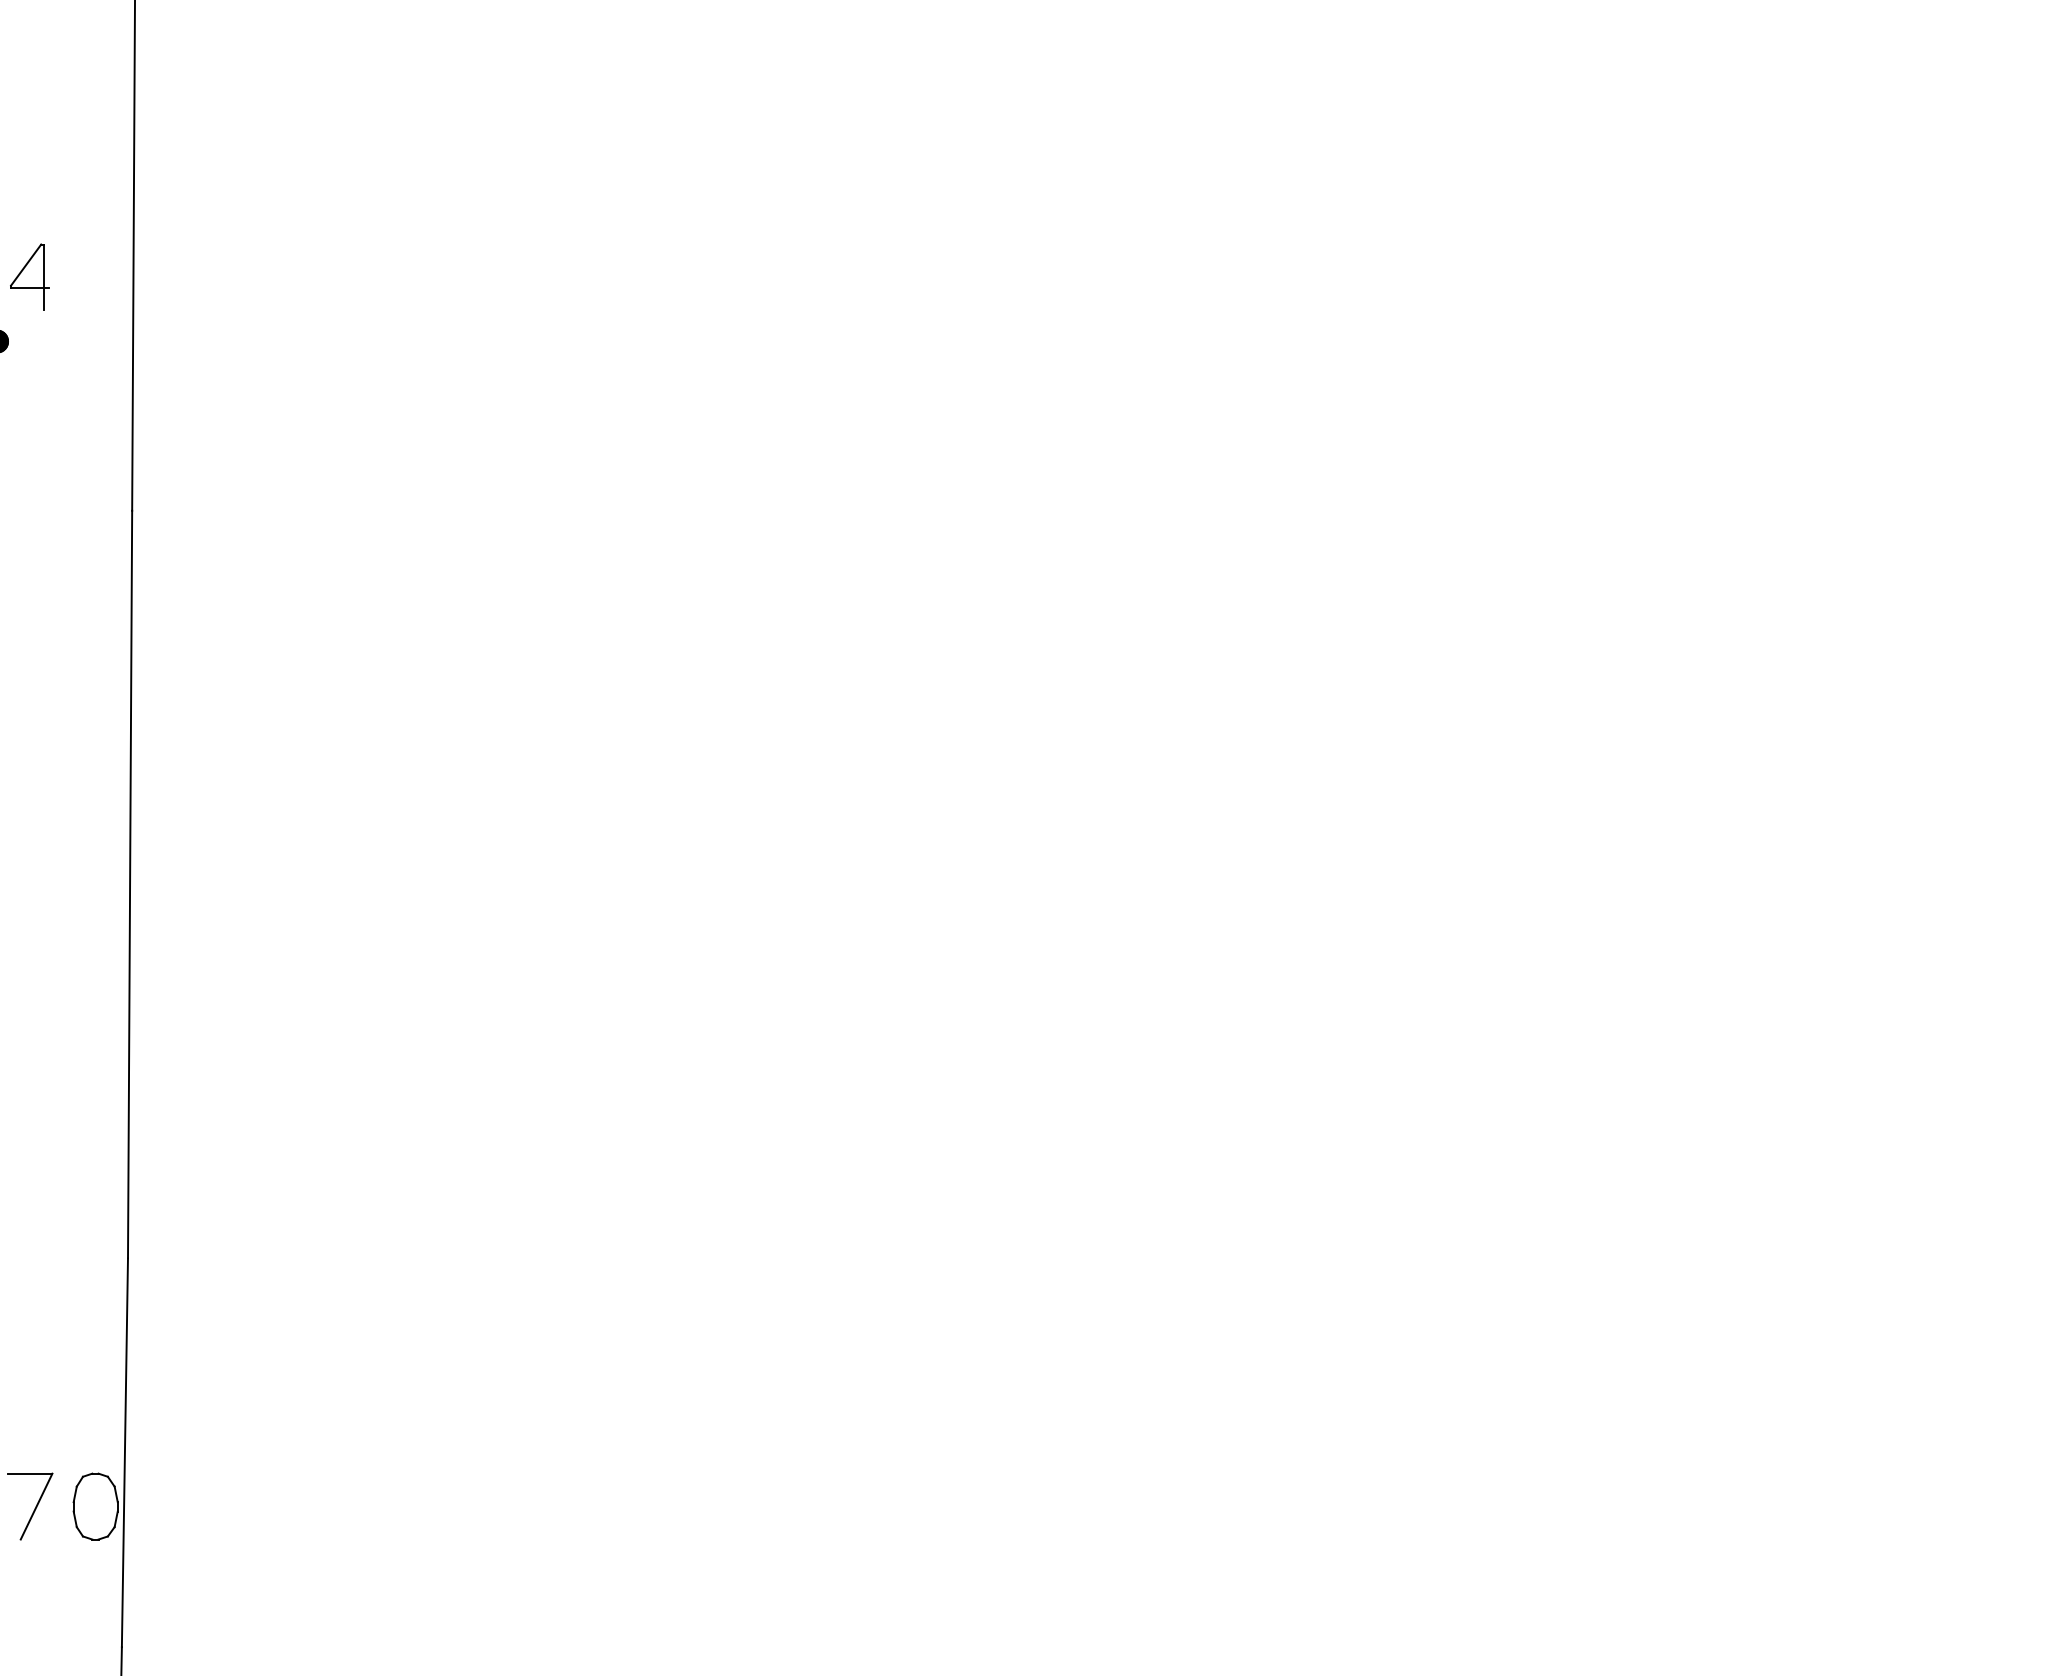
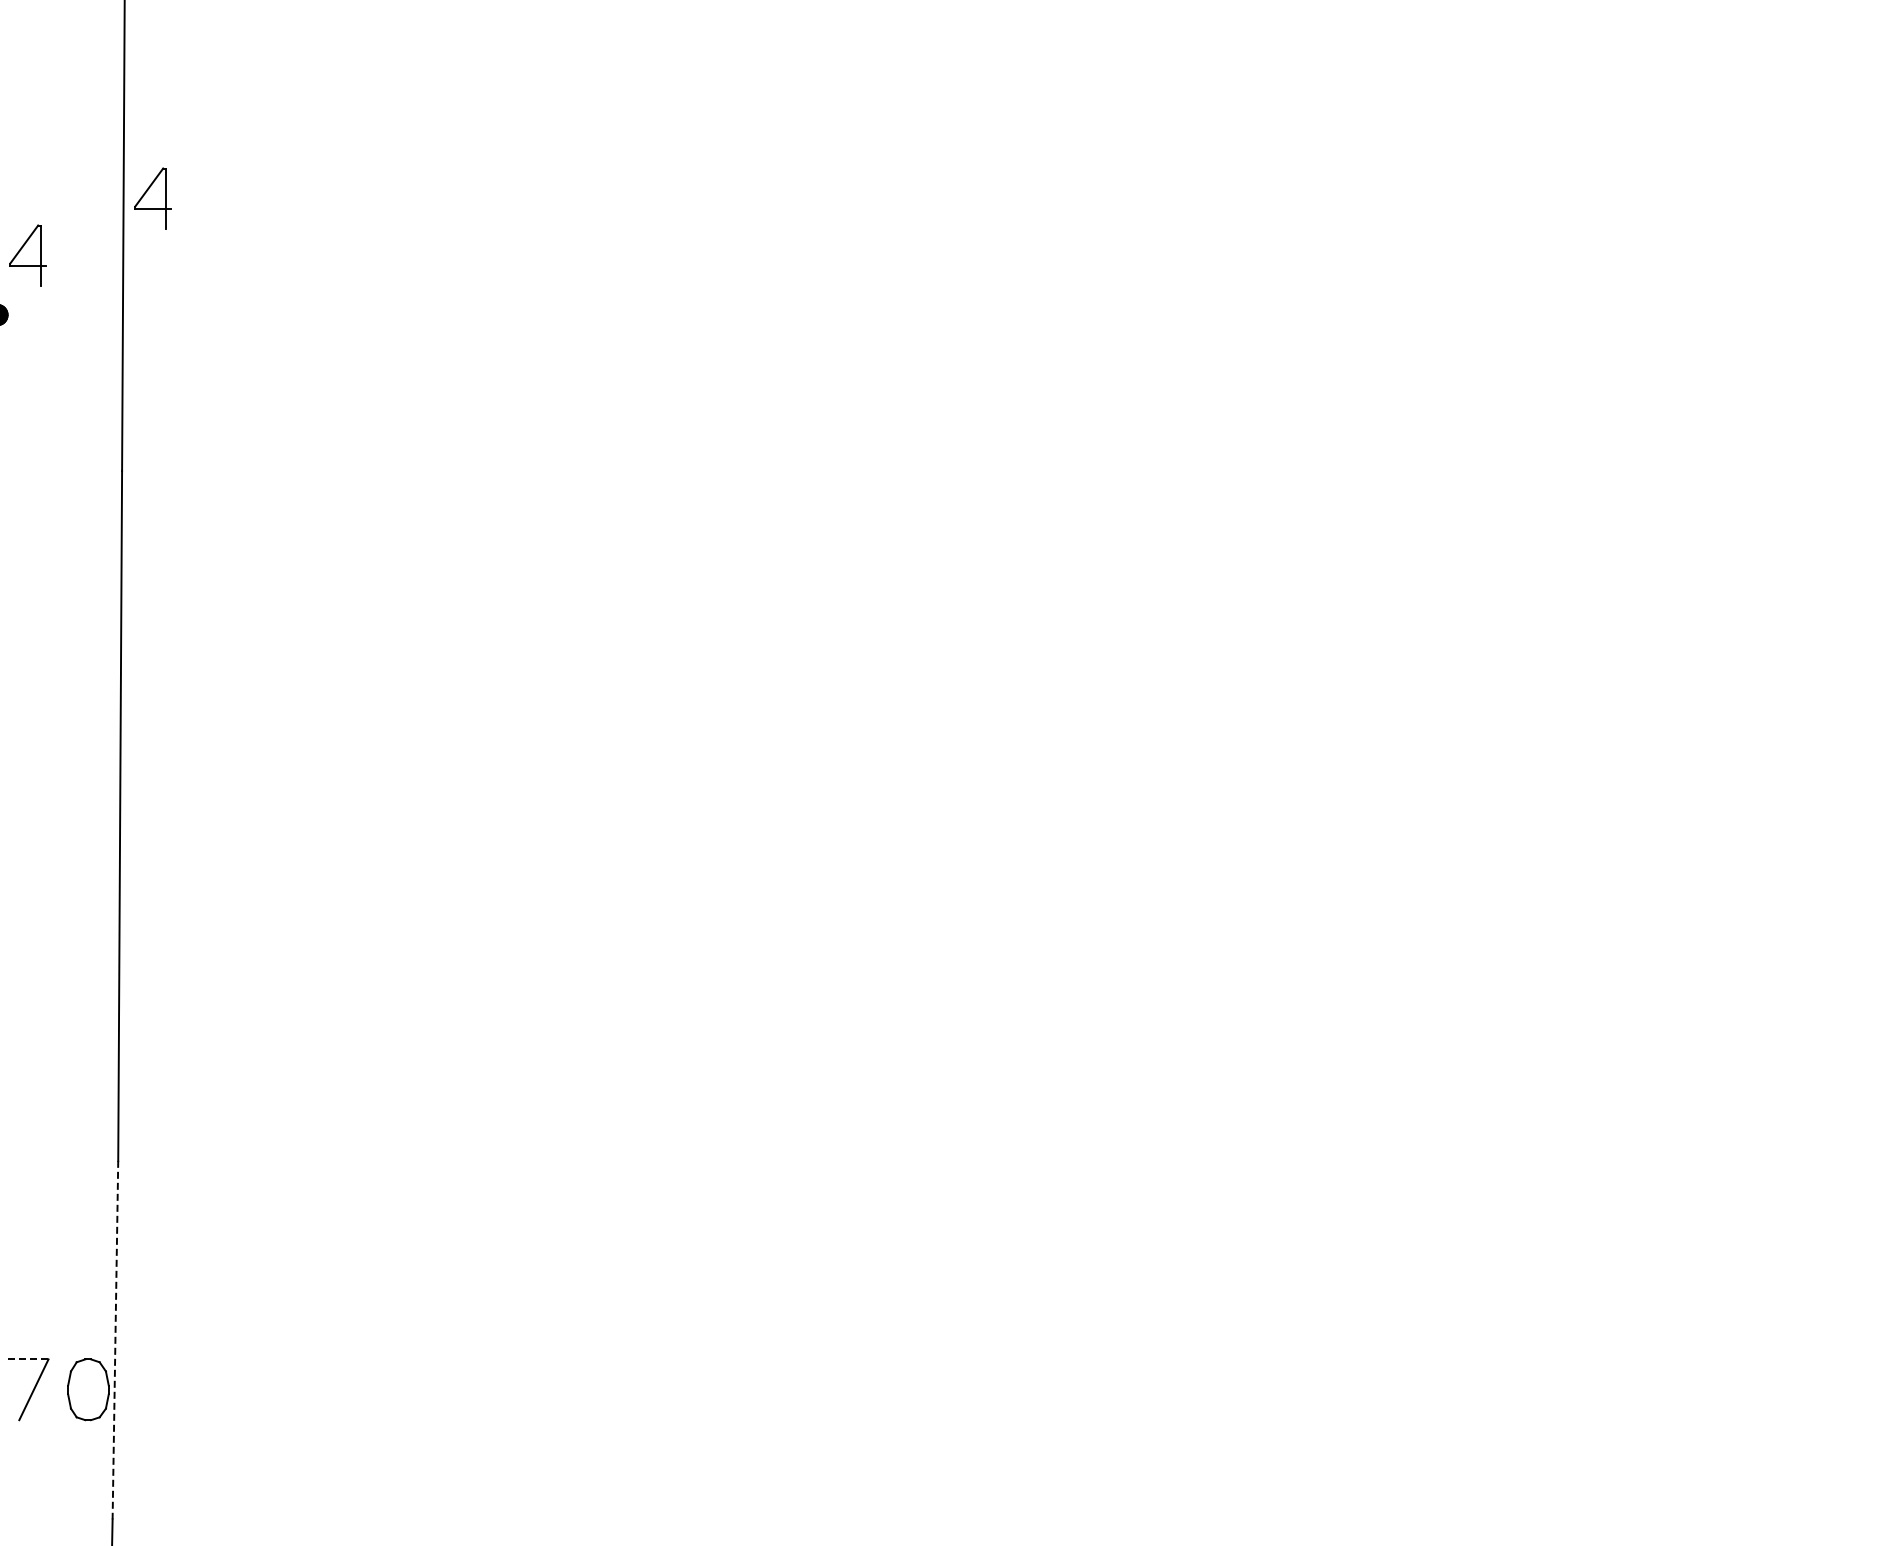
part: (165, 215) -> (152, 198), added
line: (125, 1453) -> (115, 1340), solid -> dashed
line: (30, 1473) -> (28, 1359), solid -> dashed

